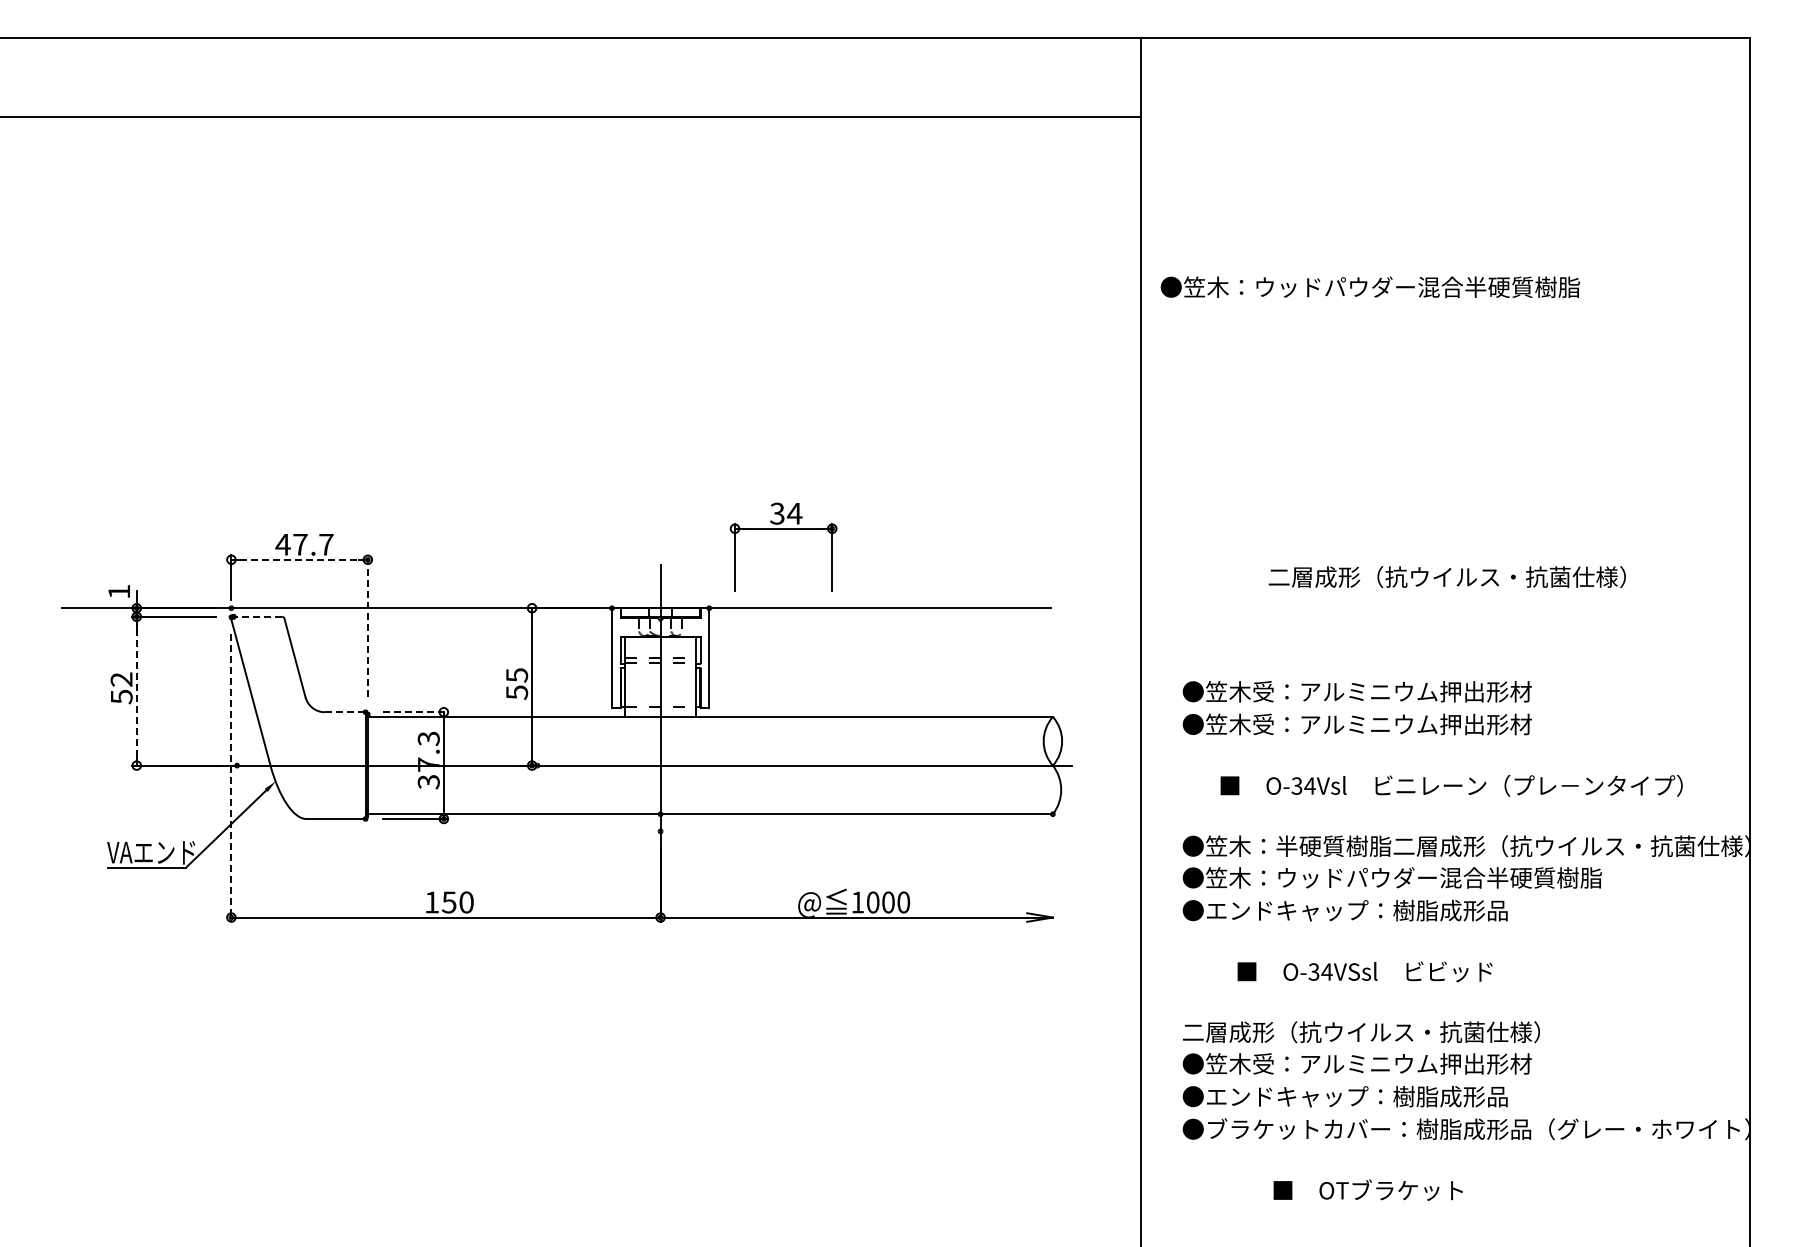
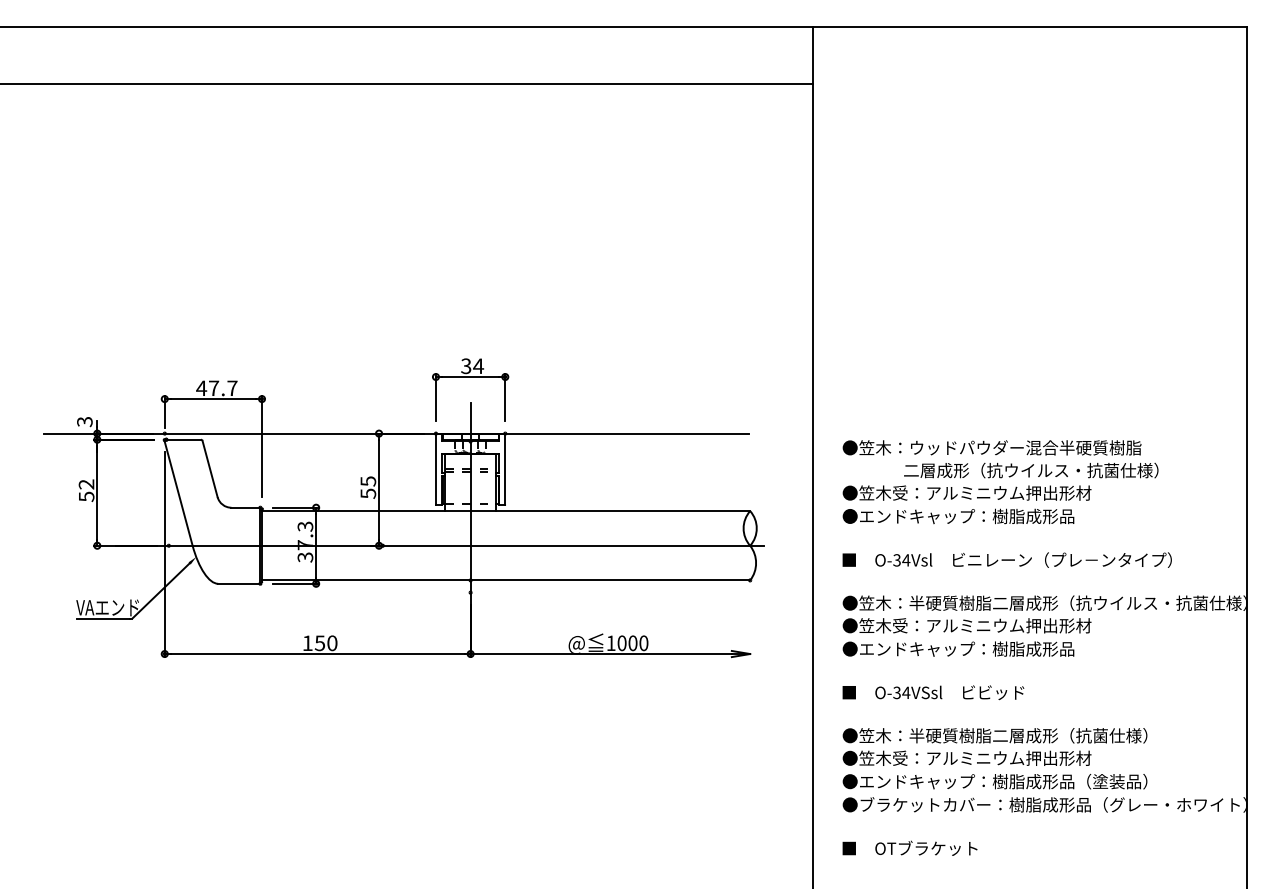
text: (1369, 286) -> (991, 447), moved
part: (783, 529) -> (470, 377), moved
line: (299, 559) -> (213, 398), dashed -> solid
text: (1446, 576) -> (1030, 470), moved
text: (119, 592) -> (85, 422), 1 -> 3
line: (257, 616) -> (183, 439), dashed -> solid
line: (367, 626) -> (261, 446), dashed -> solid
line: (136, 691) -> (97, 492), dashed -> solid
line: (345, 712) -> (246, 507), dashed -> solid
line: (415, 712) -> (295, 507), dashed -> solid
text: (1368, 724) -> (975, 516), ●笠木受：アルミニウム押出形材 -> ●エンドキャップ：樹脂成形品
line: (231, 778) -> (164, 554), dashed -> solid
text: (1451, 785) -> (1007, 559), moved
text: (1427, 877) -> (1017, 625), ●笠木：ウッドパウダー混合半硬質樹脂 -> ●笠木受：アルミニウム押出形材
text: (1364, 971) -> (933, 692), moved
text: (1396, 1032) -> (995, 735), 二層成形（抗ウイルス・抗菌仕様） -> ●笠木：半硬質樹脂二層成形（抗菌仕様）
text: (1567, 1096) -> (1116, 781), ●エンドキャップ：樹脂成形品 -> ●エンドキャップ：樹脂成形品（塗装品）
text: (1367, 1189) -> (909, 847), moved

